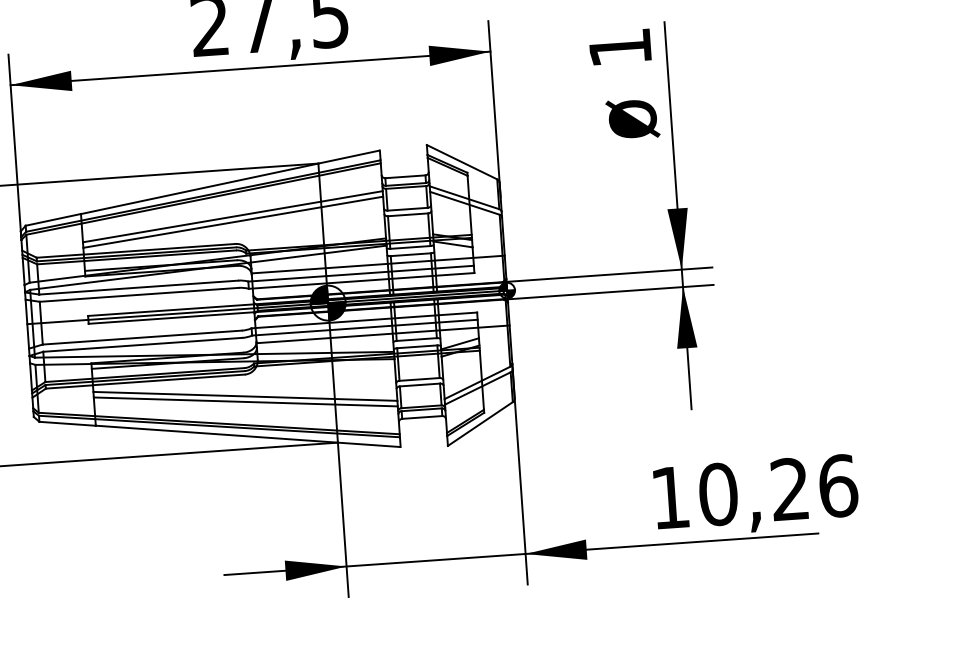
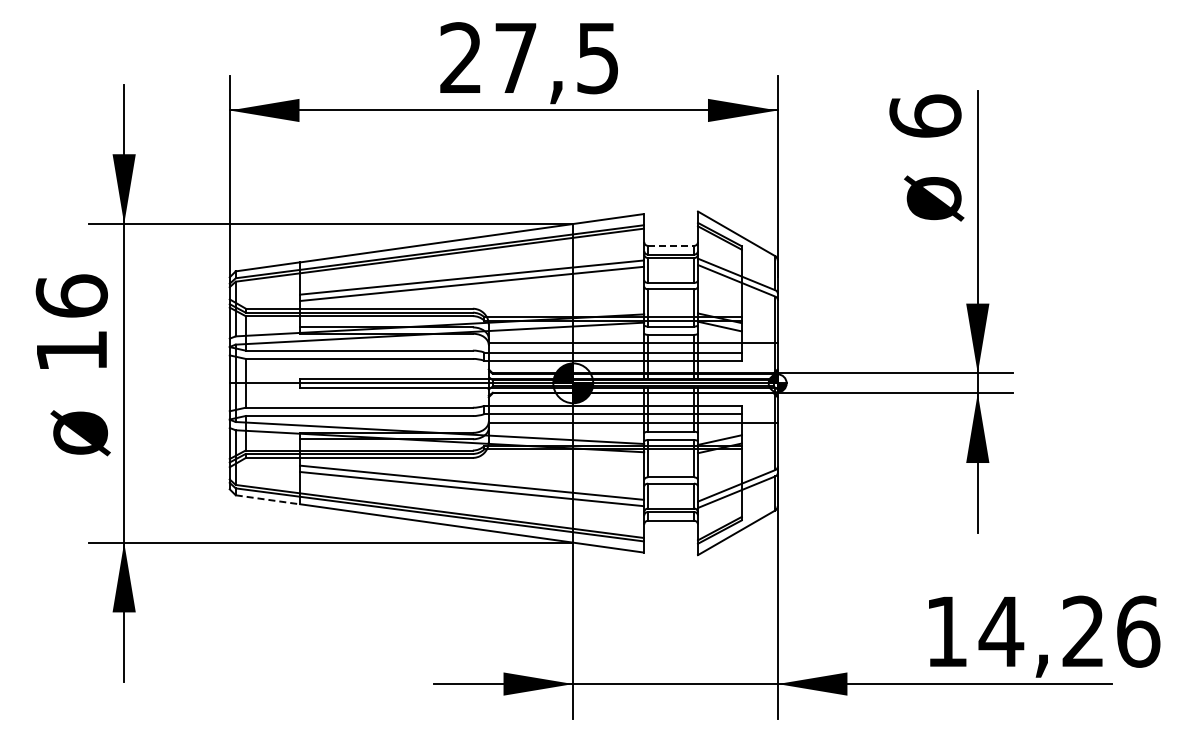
text: (620, 46) -> (925, 115), 1 -> 6
line: (405, 176) -> (671, 245), solid -> dashed
line: (68, 423) -> (268, 499), solid -> dashed
text: (718, 494) -> (1001, 631), 10,26 -> 14,26

